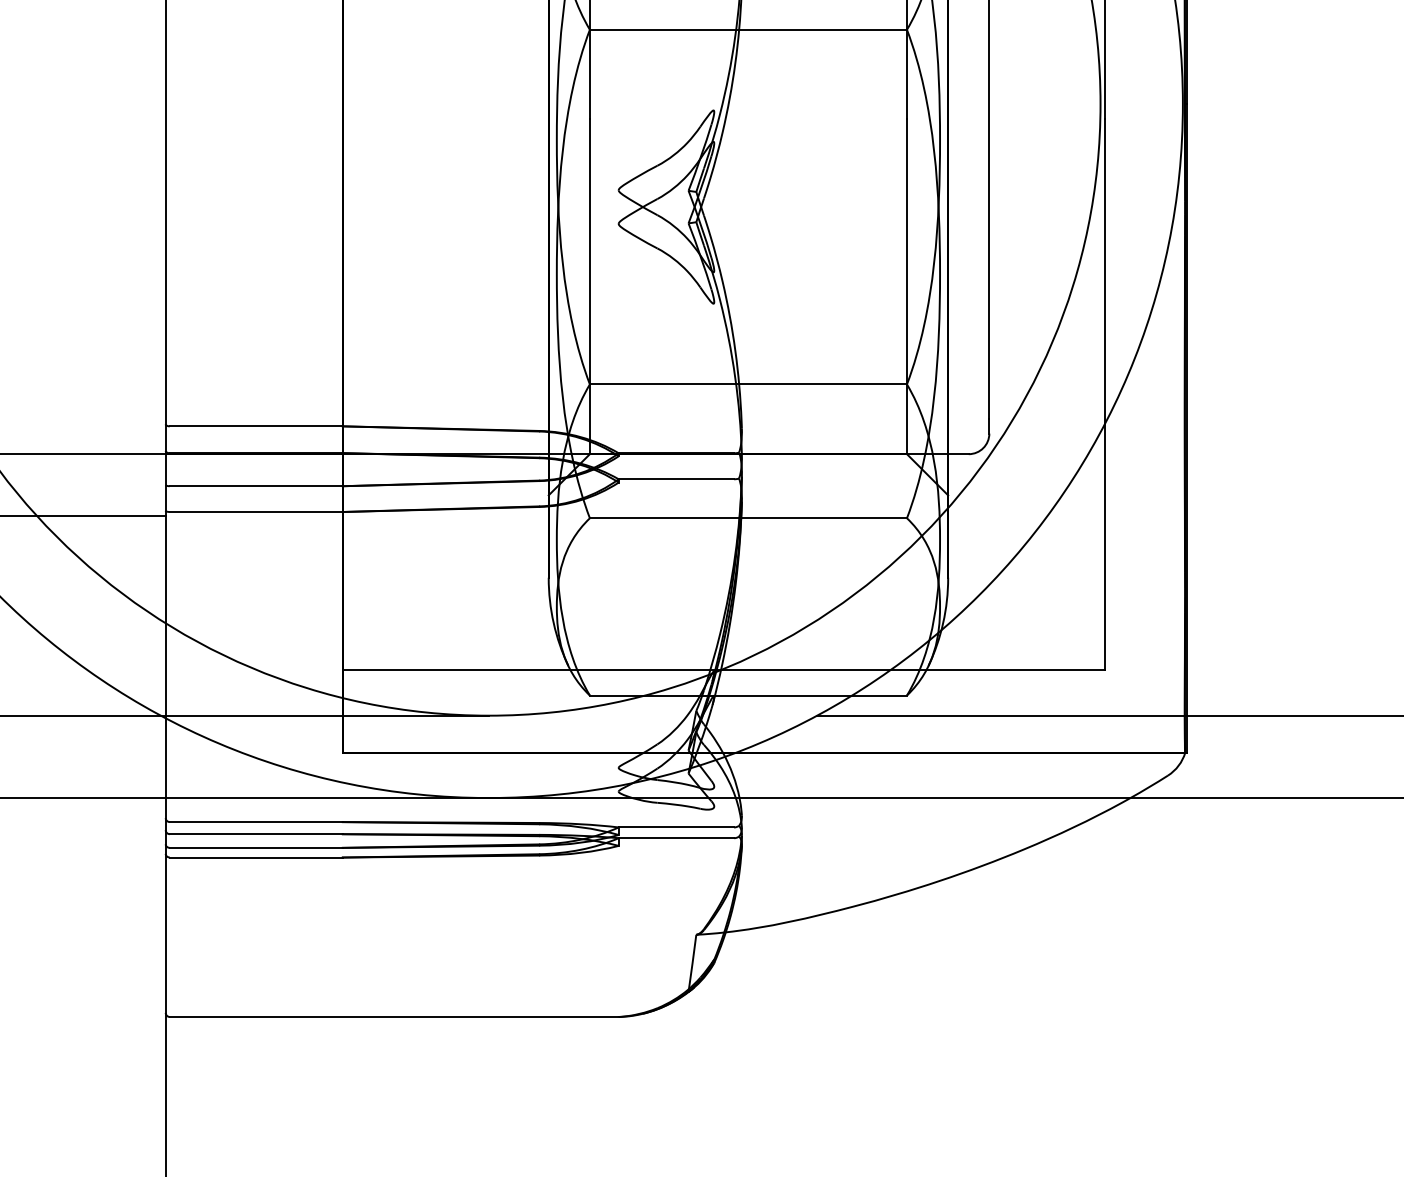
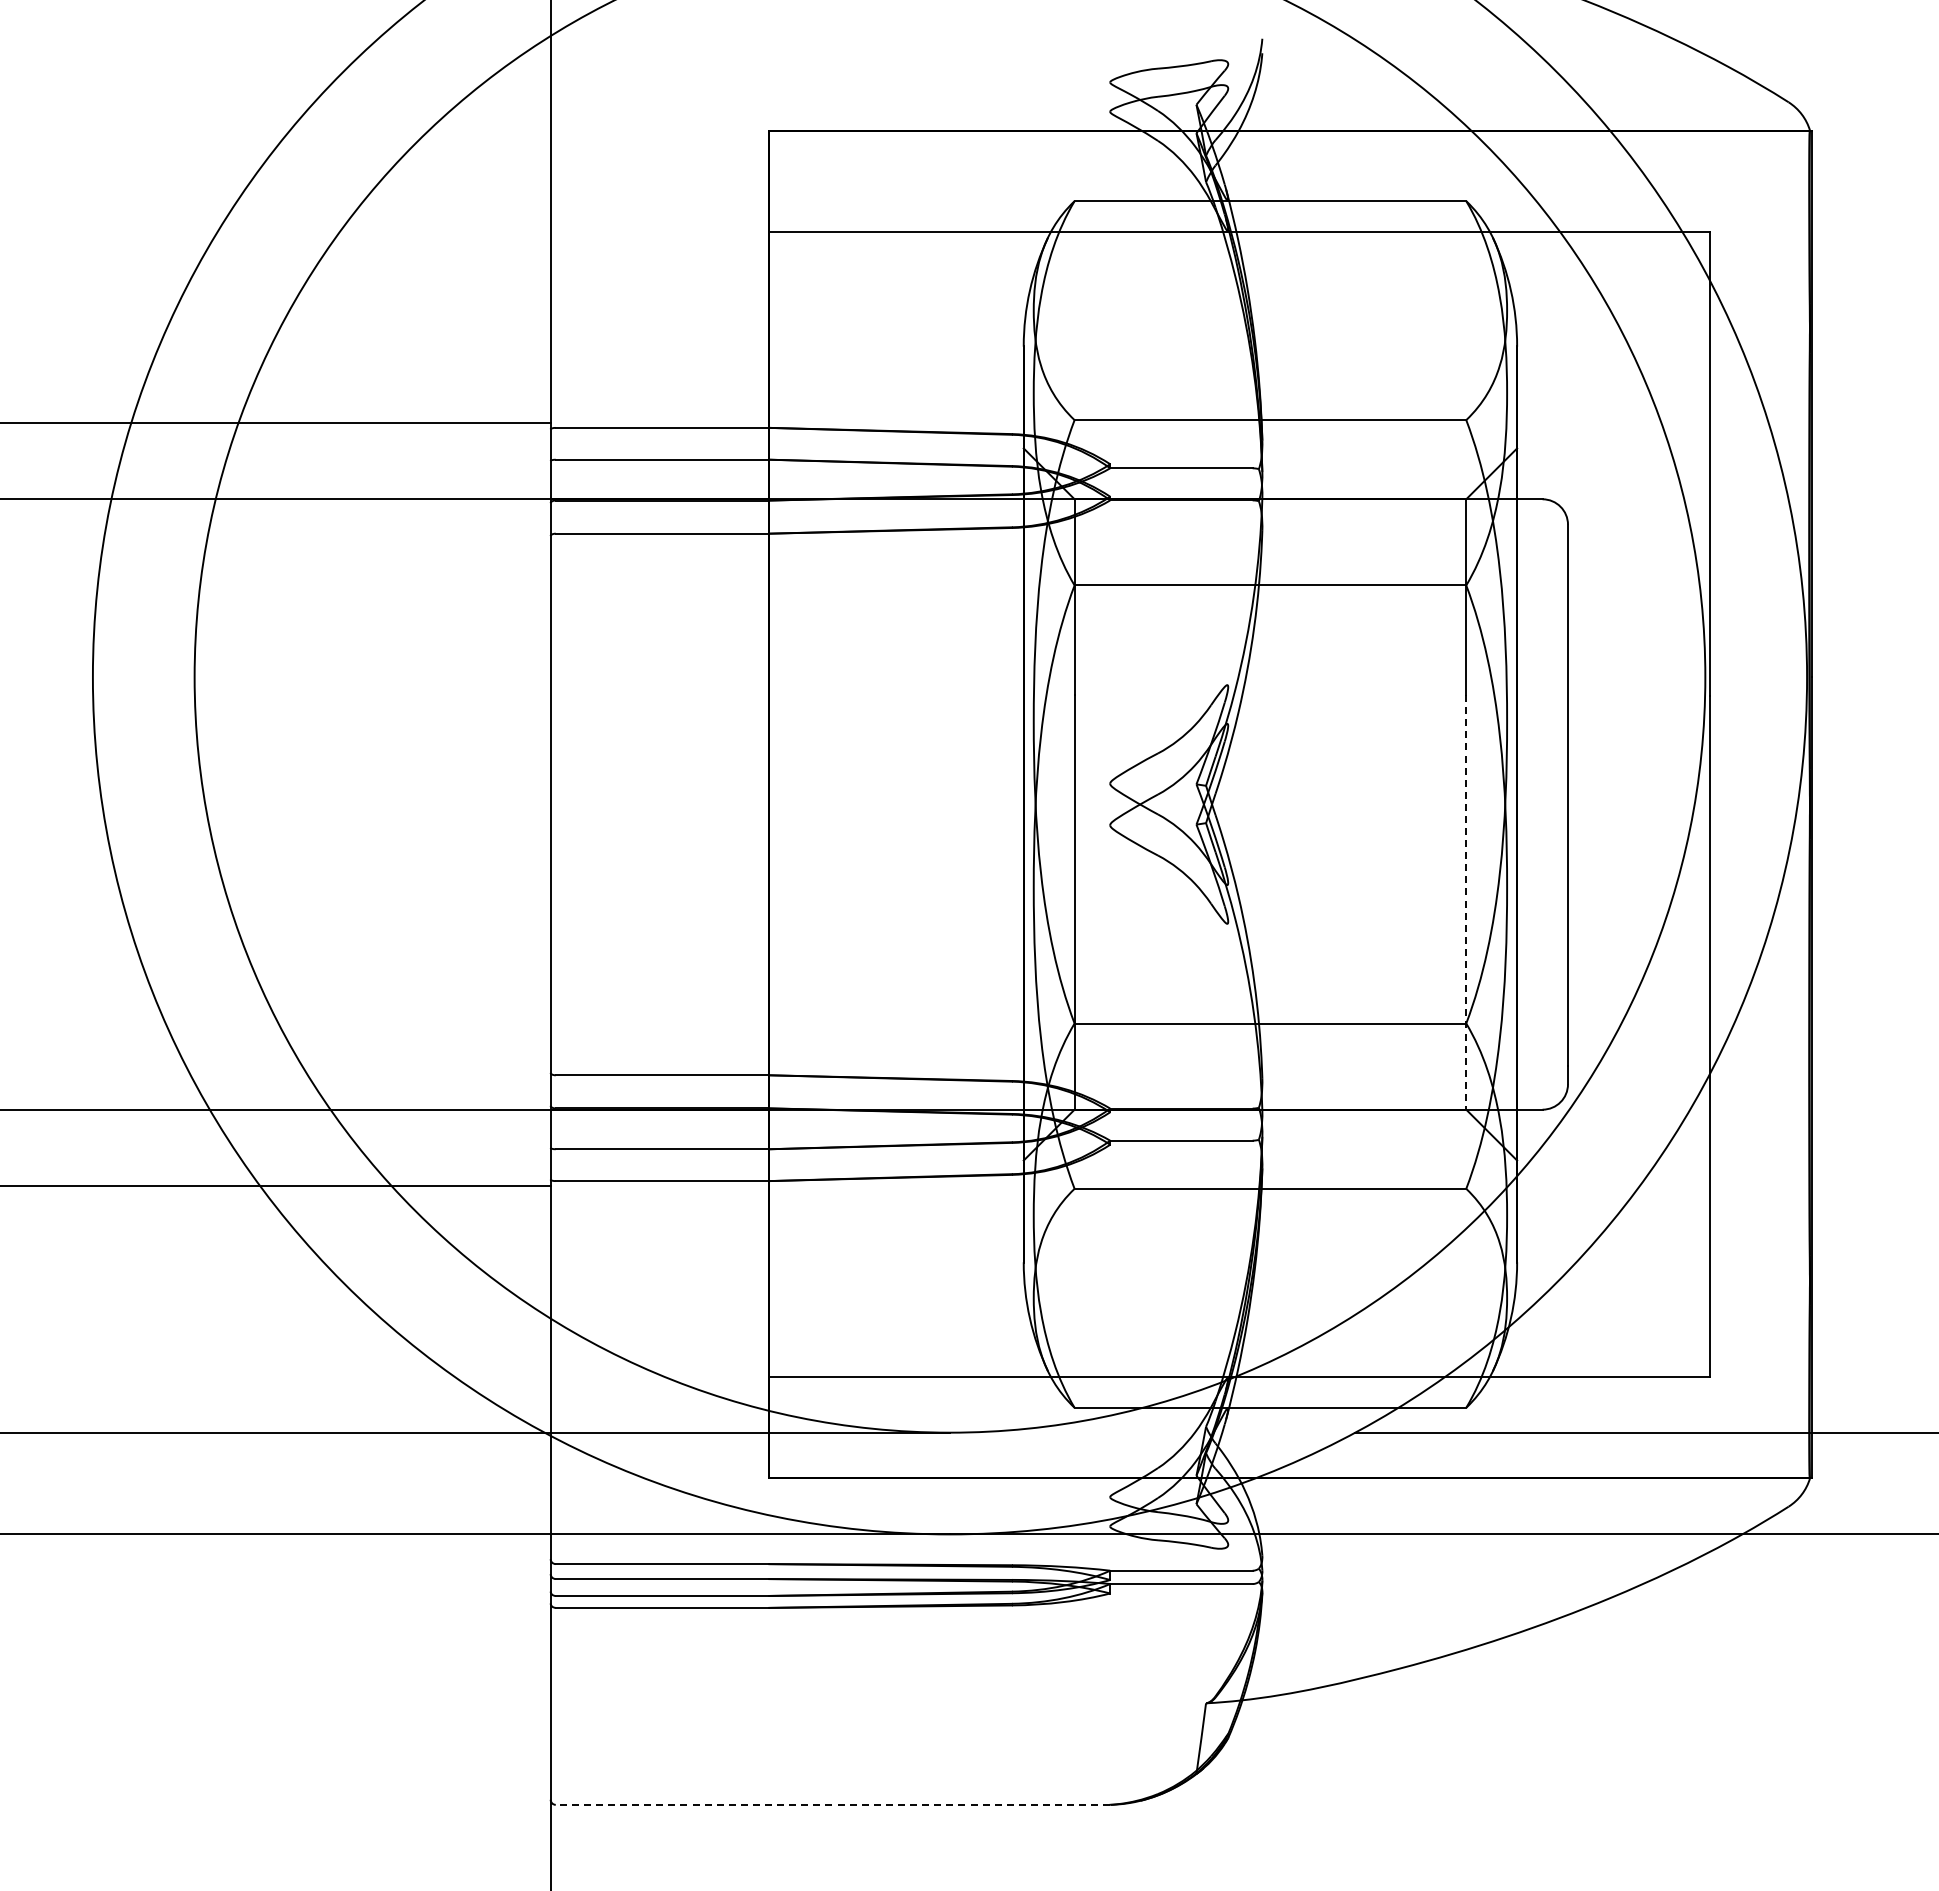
line: (907, 286) -> (1466, 902), solid -> dashed
line: (393, 1016) -> (832, 1804), solid -> dashed

